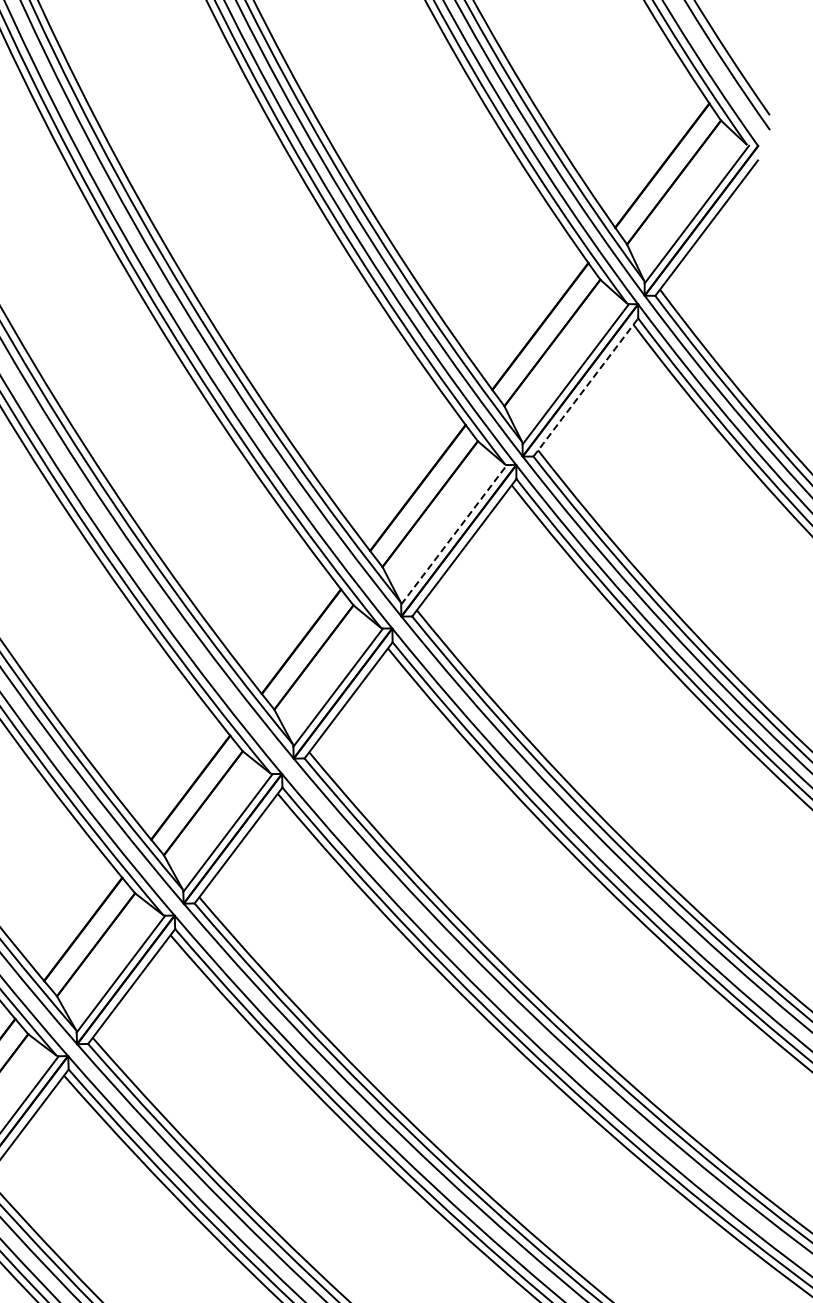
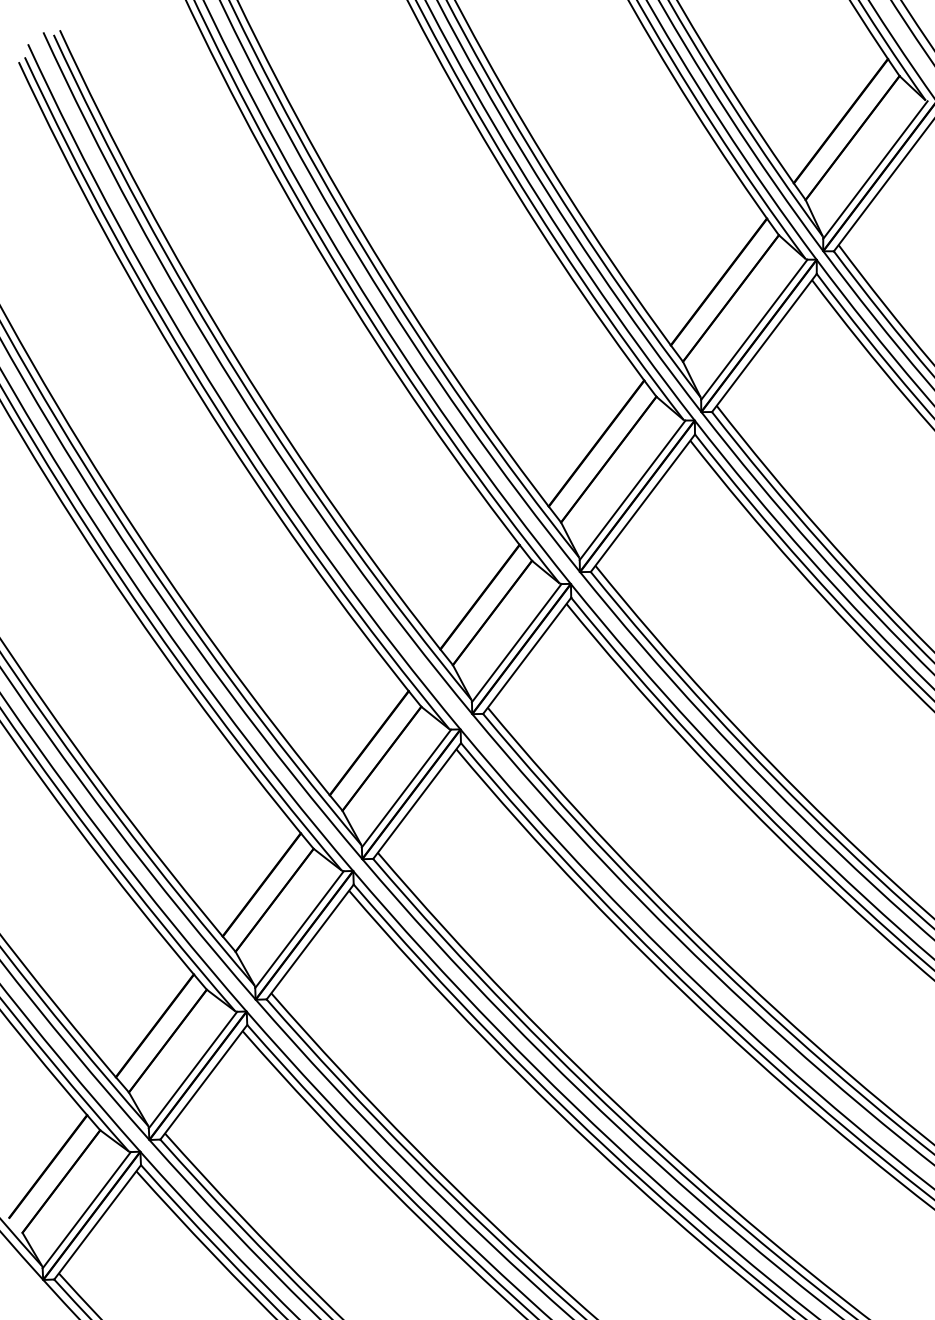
line: (585, 387) -> (764, 342), dashed -> solid
line: (453, 535) -> (632, 490), dashed -> solid

